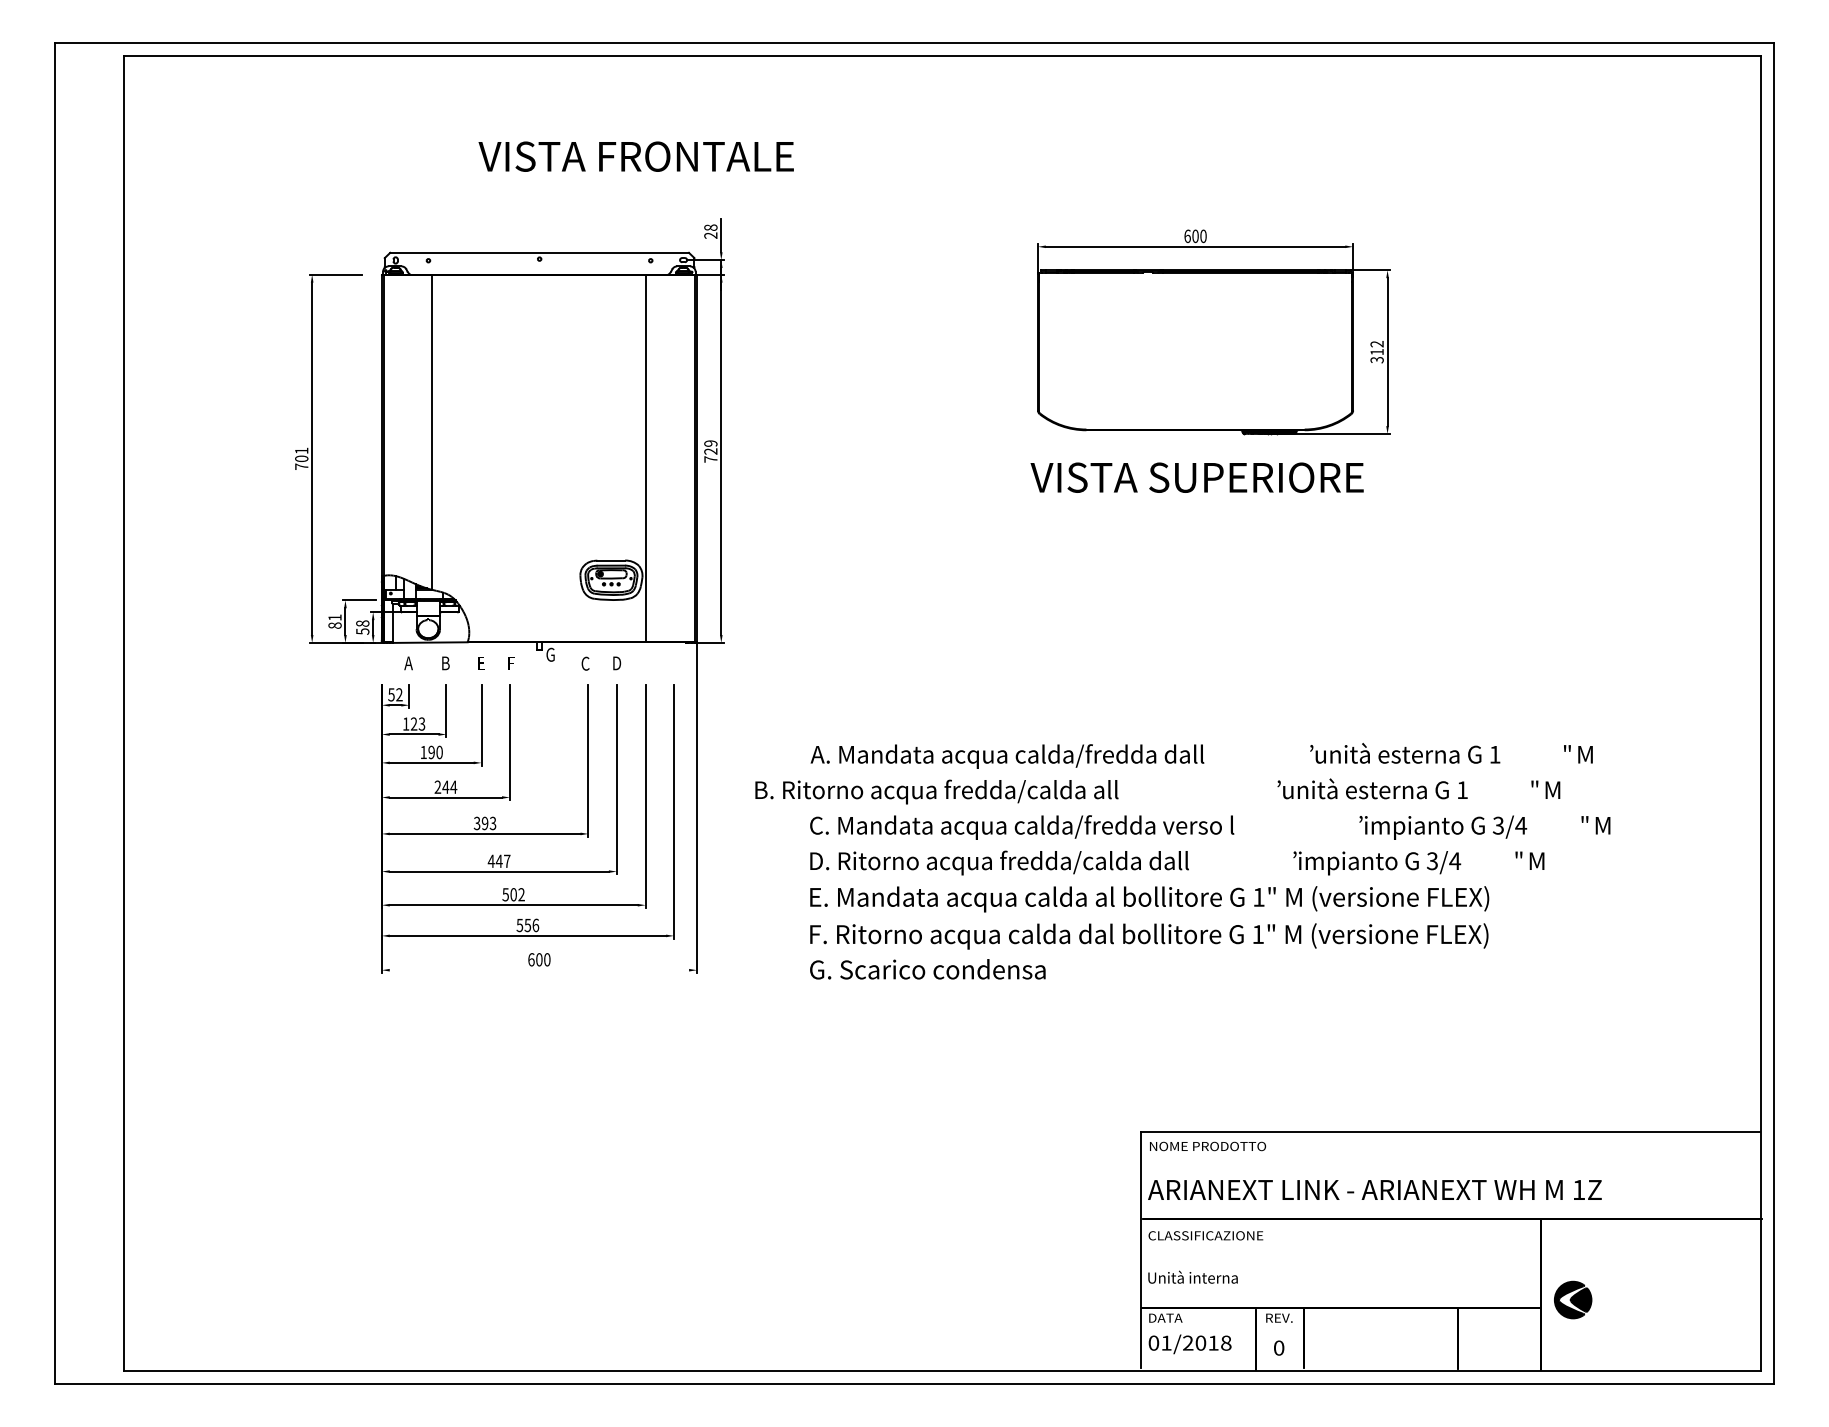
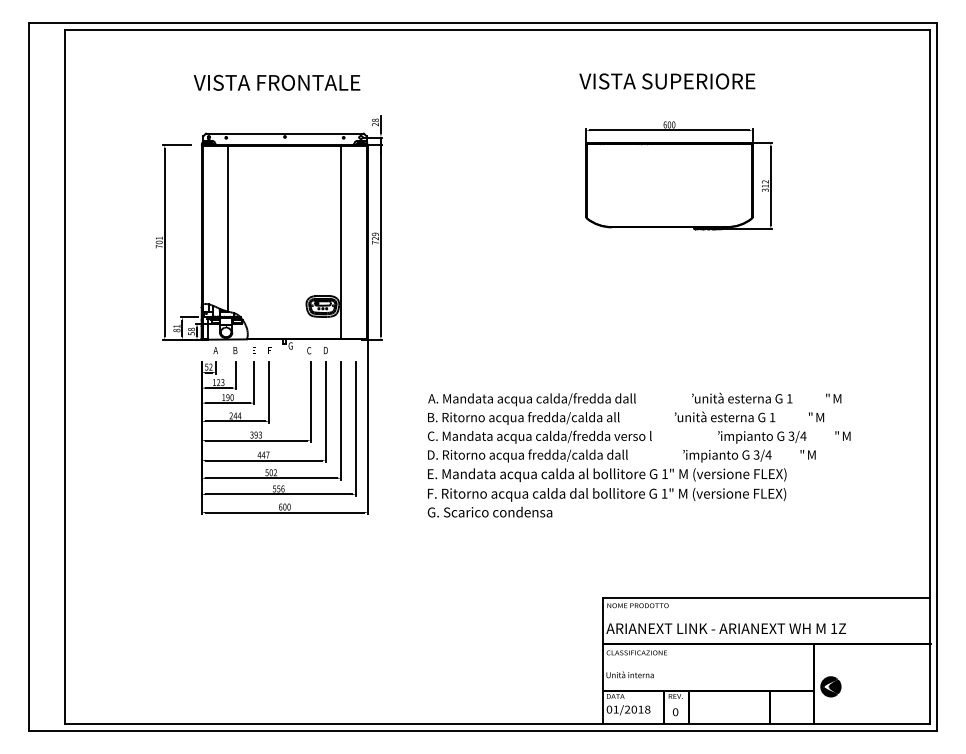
text: (635, 156) -> (276, 82), moved
part: (1212, 332) -> (678, 175), moved
text: (1197, 477) -> (667, 81), moved
text: (936, 792) -> (523, 418), moved
line: (538, 970) -> (284, 512), added

